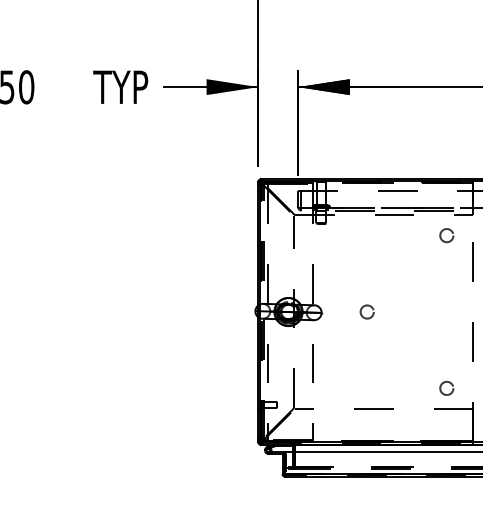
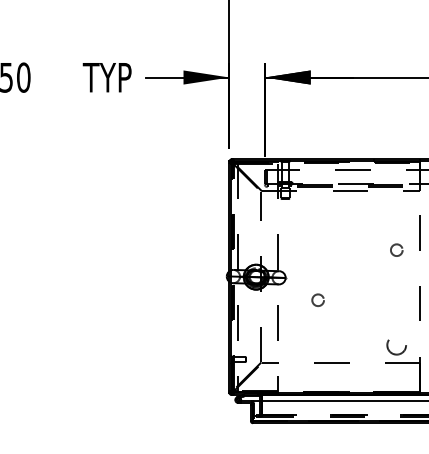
circle: (446, 235) -> (396, 250), moved
circle: (366, 311) -> (317, 299), moved
circle: (446, 387) -> (396, 344), size x1.6

